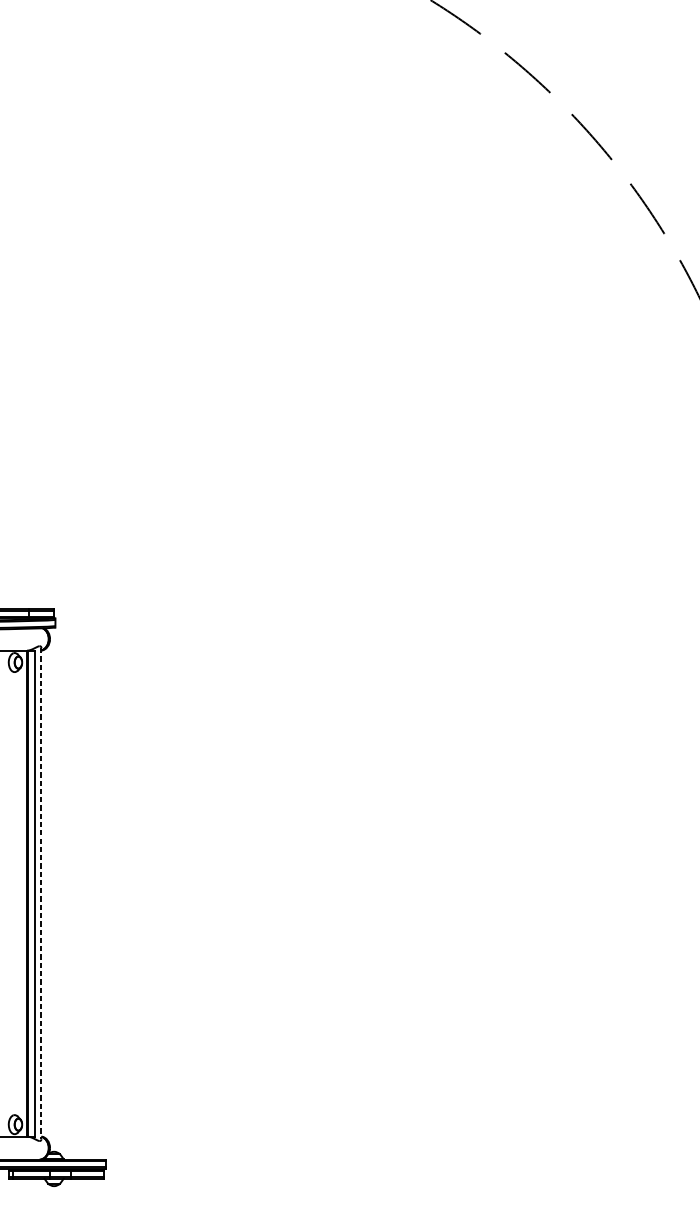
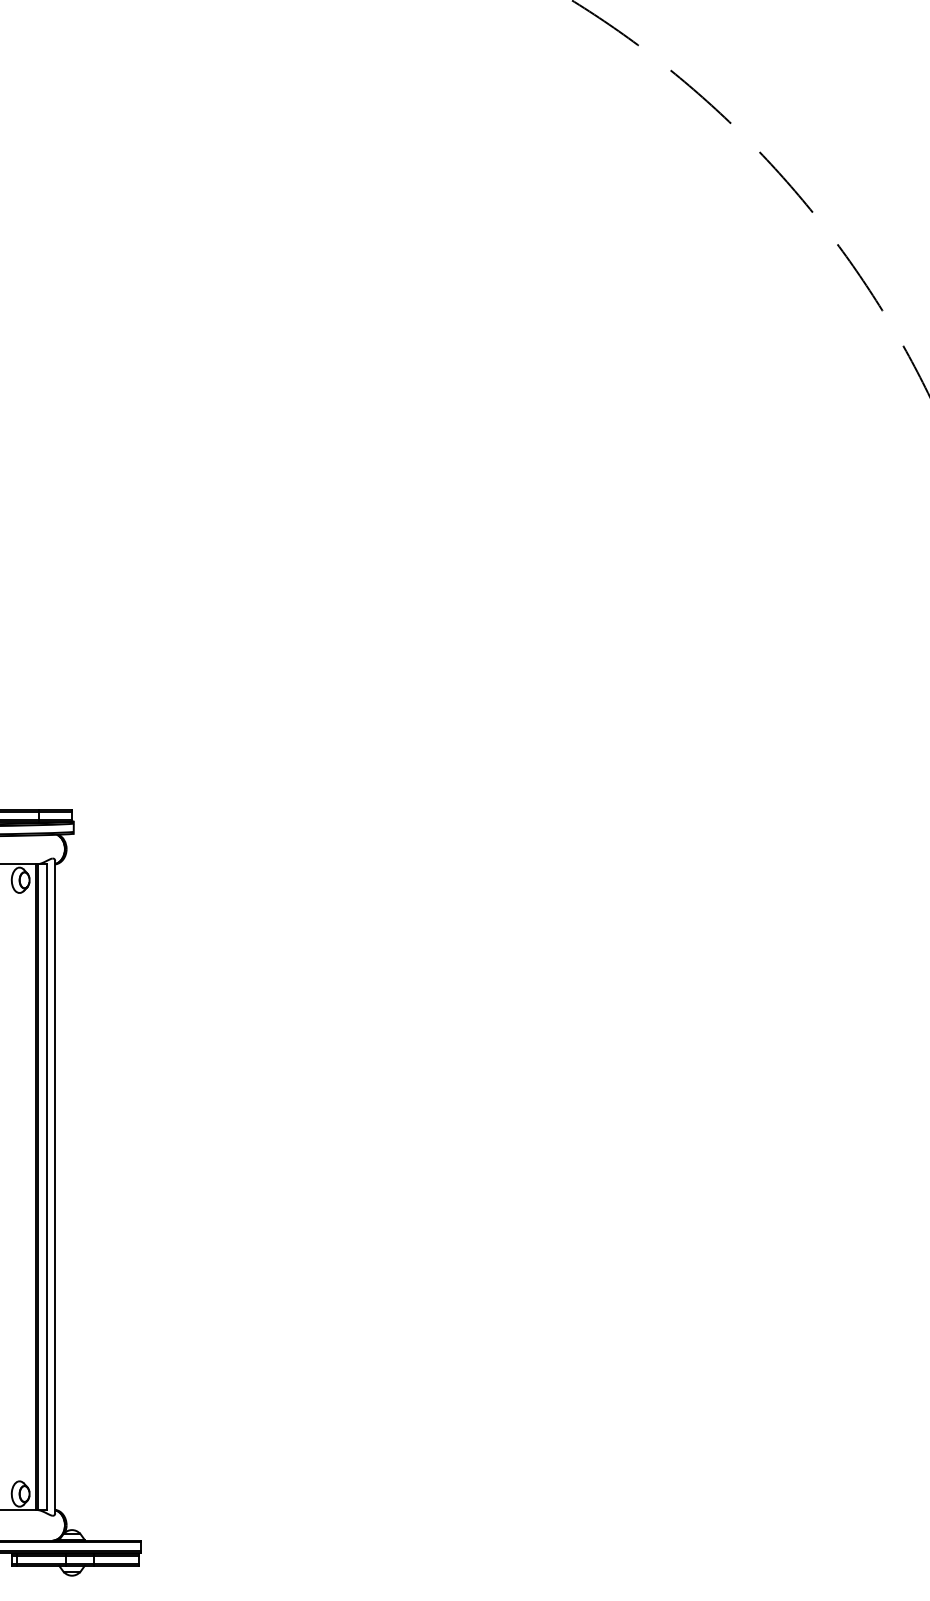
line: (41, 893) -> (55, 1187), dashed -> solid

